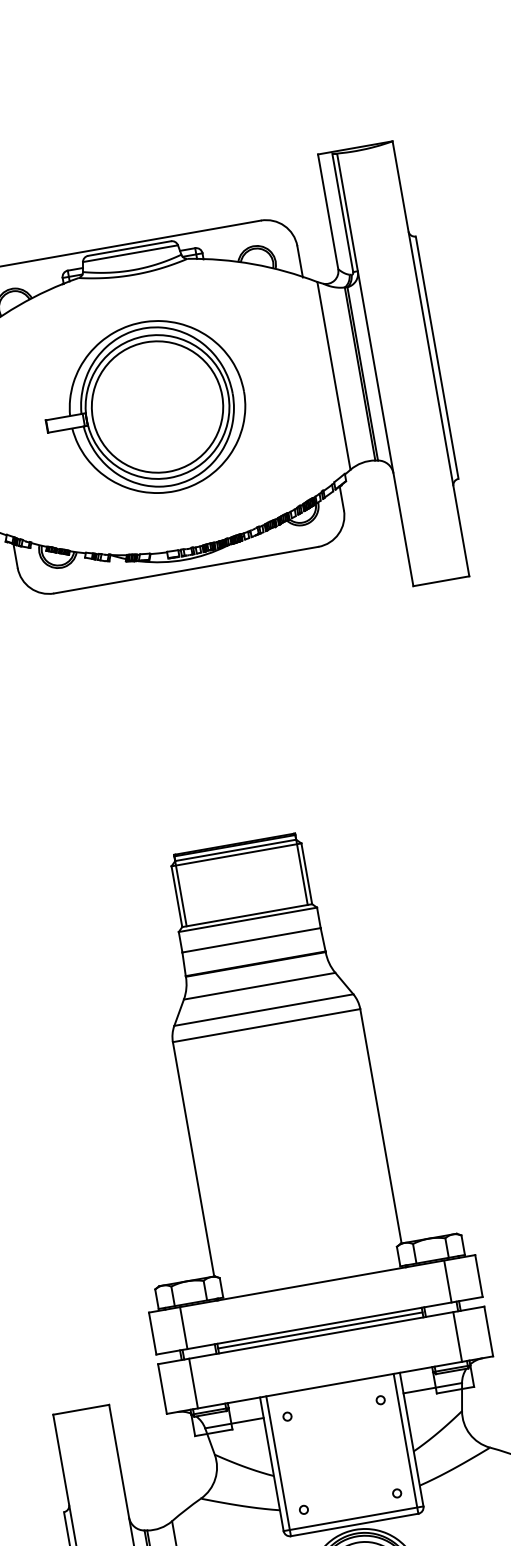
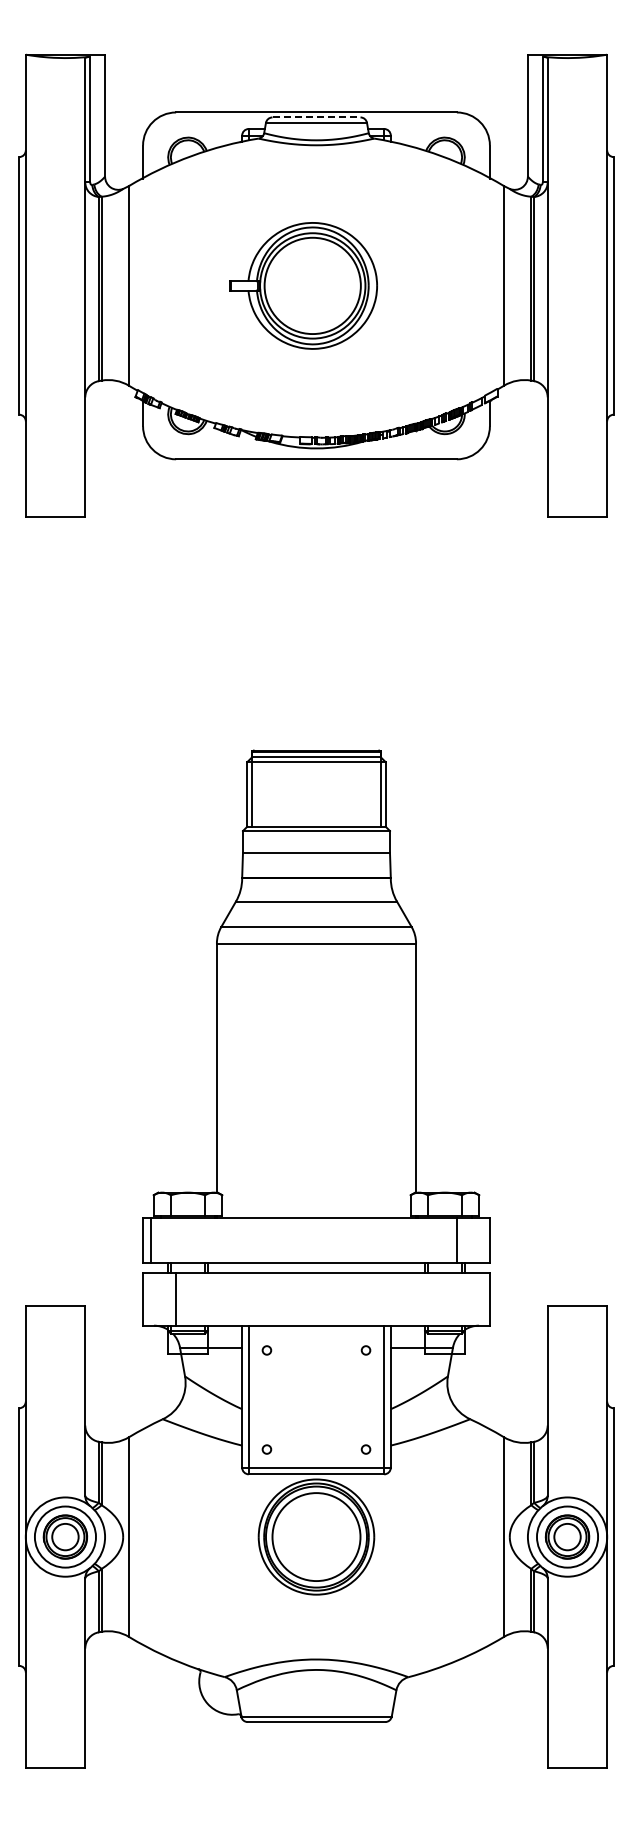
line: (129, 248) -> (316, 117), solid -> dashed
part: (145, 408) -> (303, 285), size x0.7
line: (184, 1328) -> (151, 1240), moved
line: (320, 1330) -> (316, 1267), removed
line: (457, 1336) -> (456, 1298), removed

